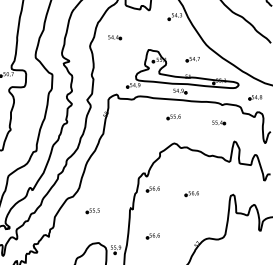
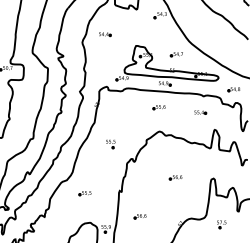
part: (120, 157) -> (110, 144), added
part: (152, 189) -> (139, 173), removed
part: (241, 244) -> (221, 224), added

